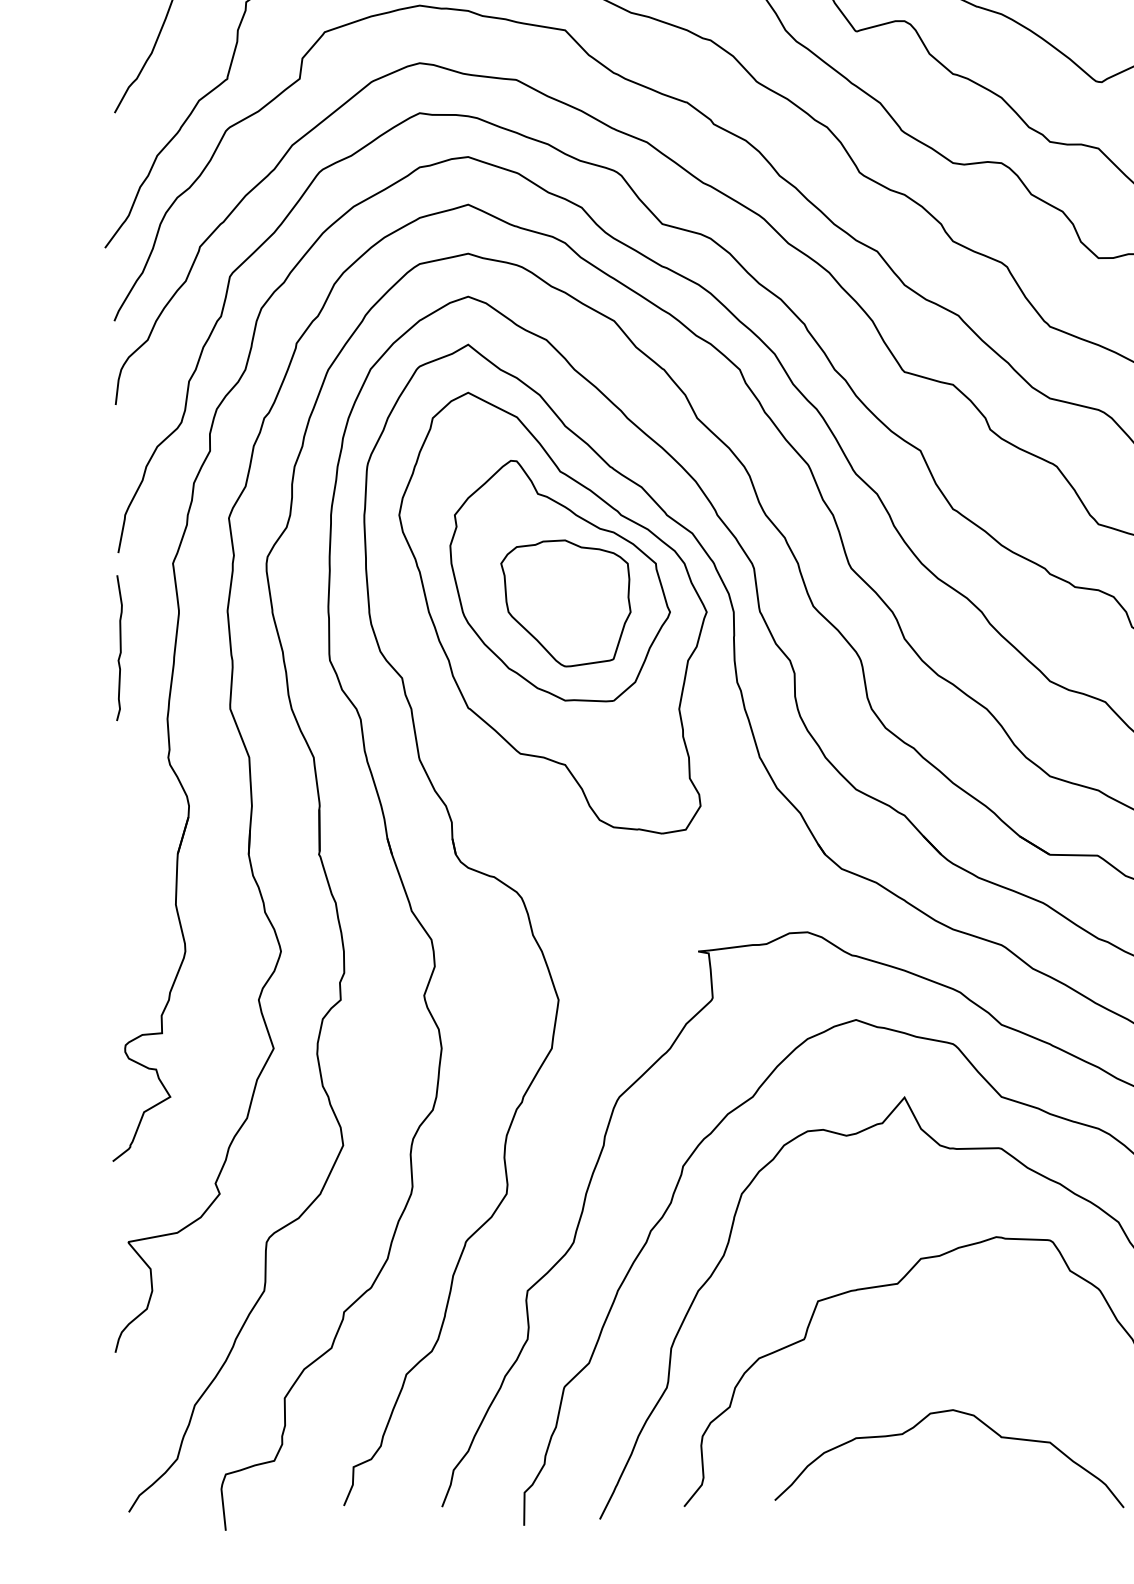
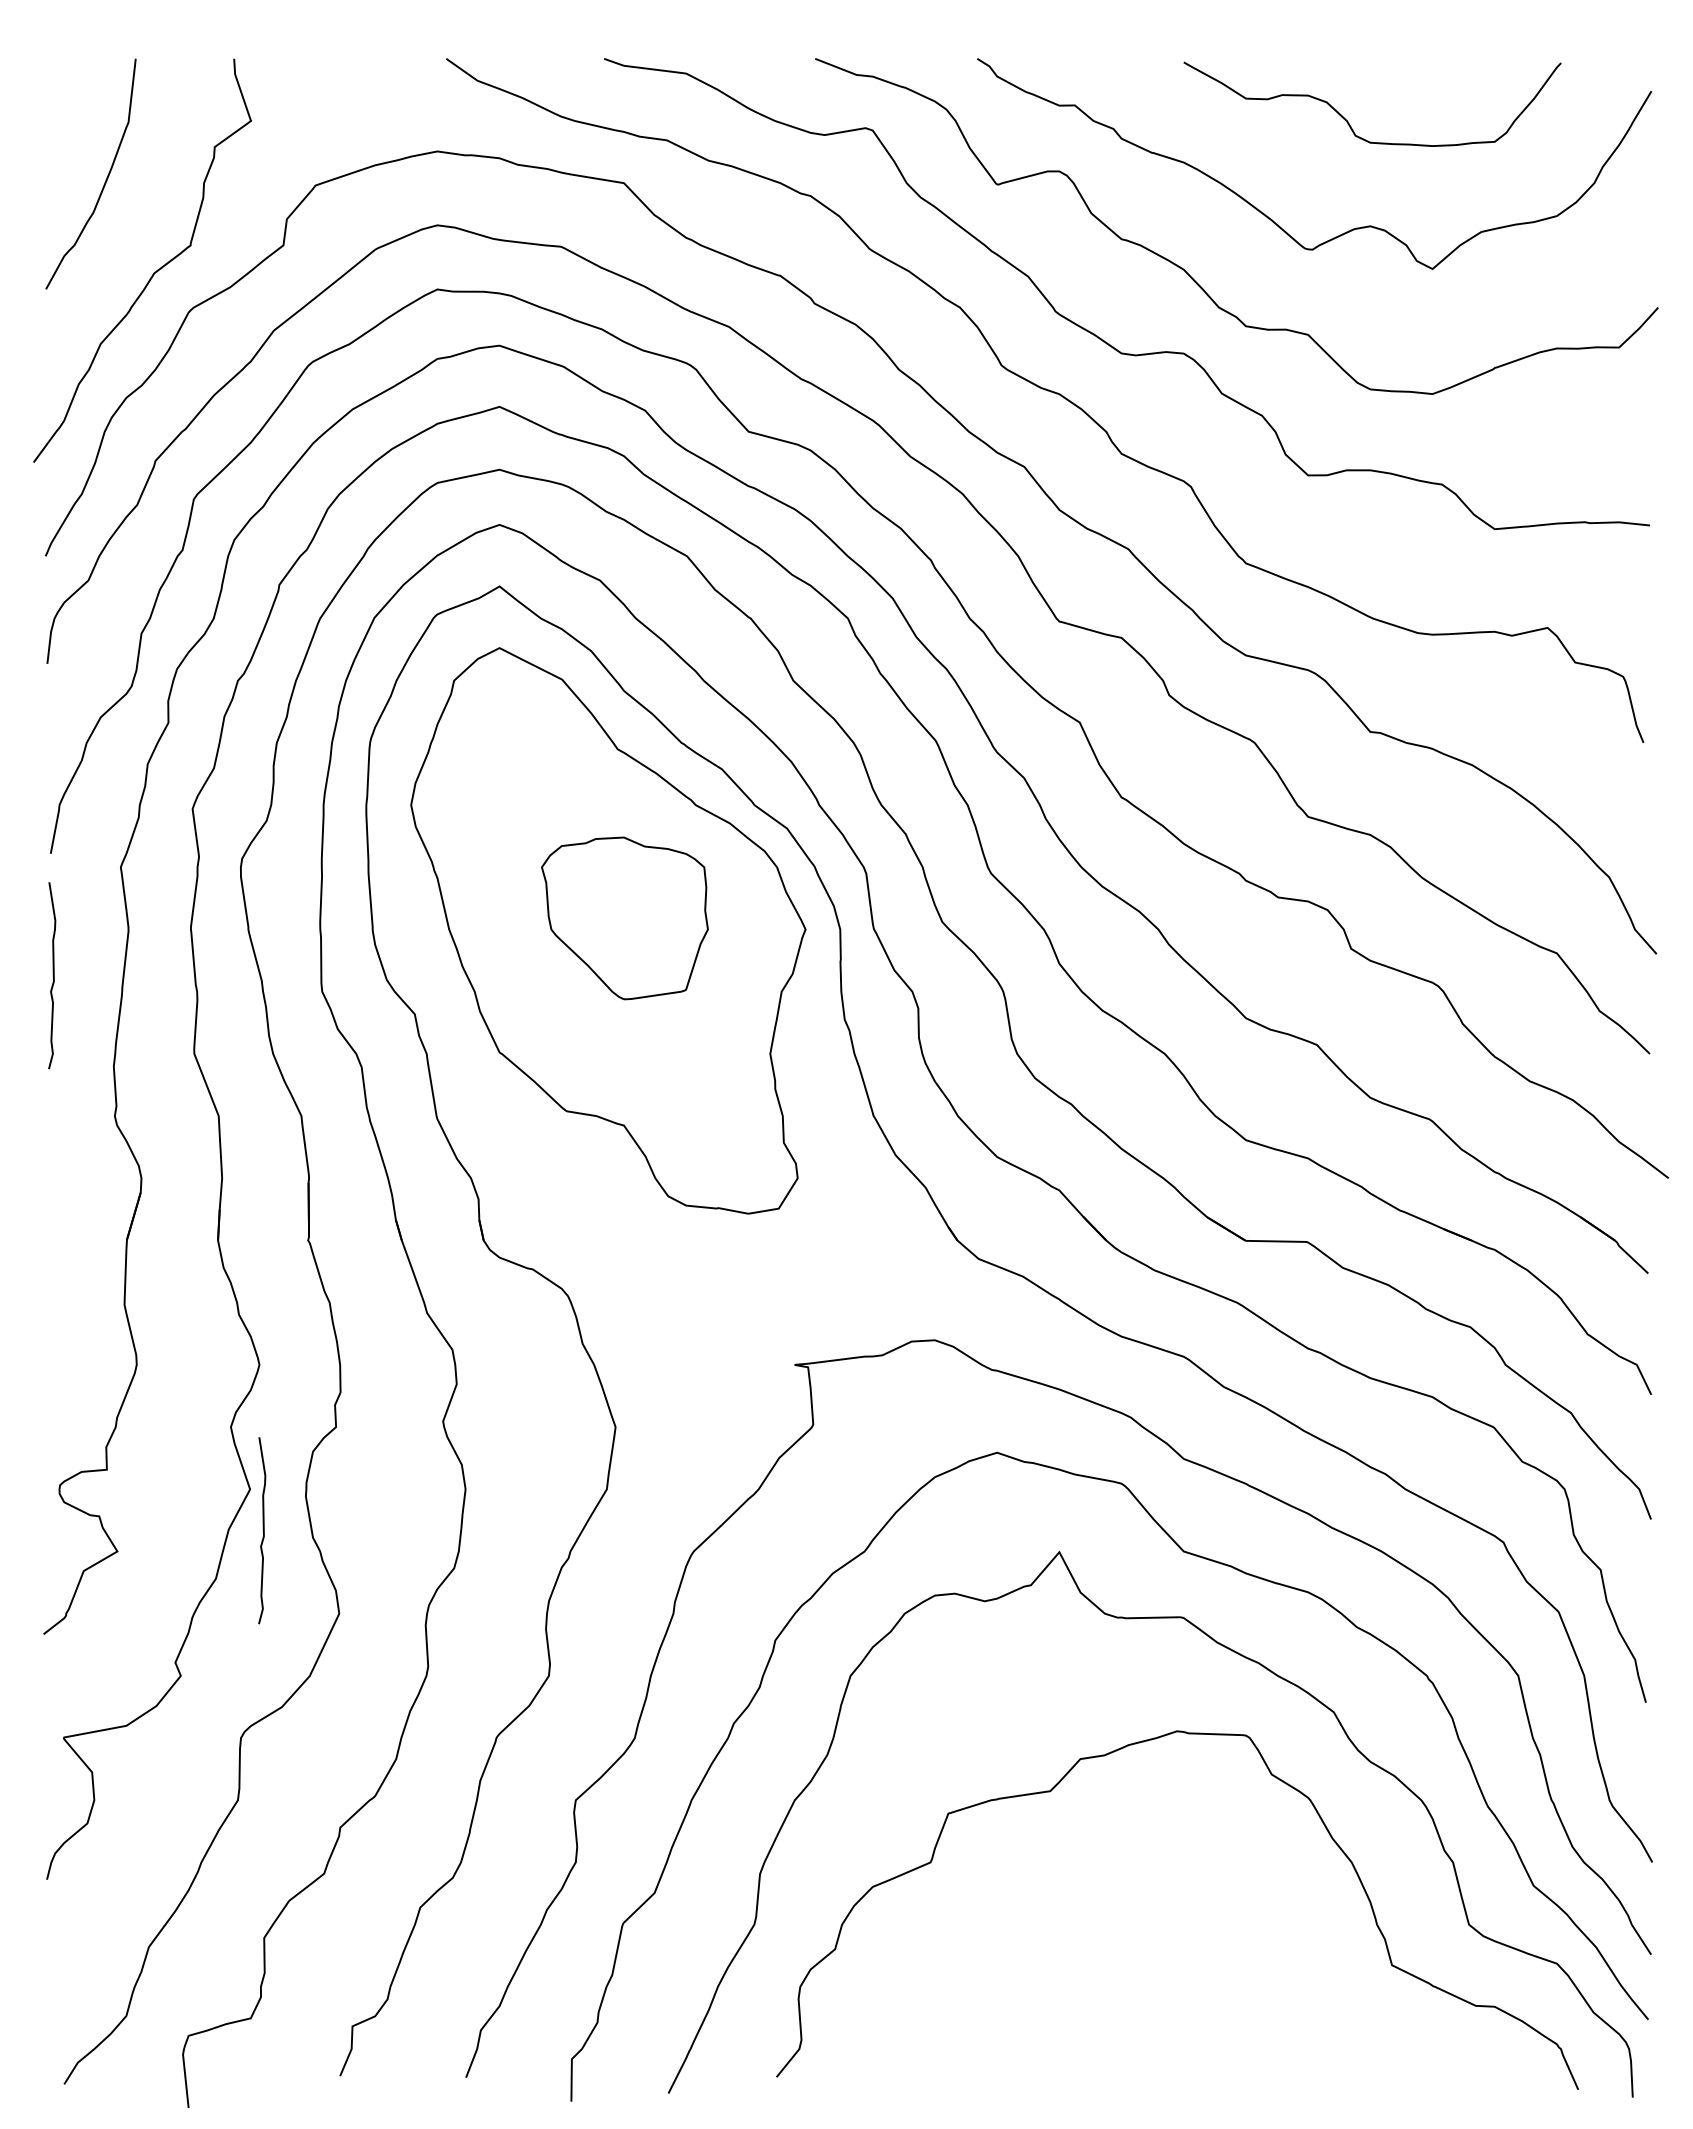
part: (560, 580) -> (617, 889), removed
curve: (283, 1080) -> (262, 1530), added
curve: (917, 1425) -> (1076, 1972), removed

